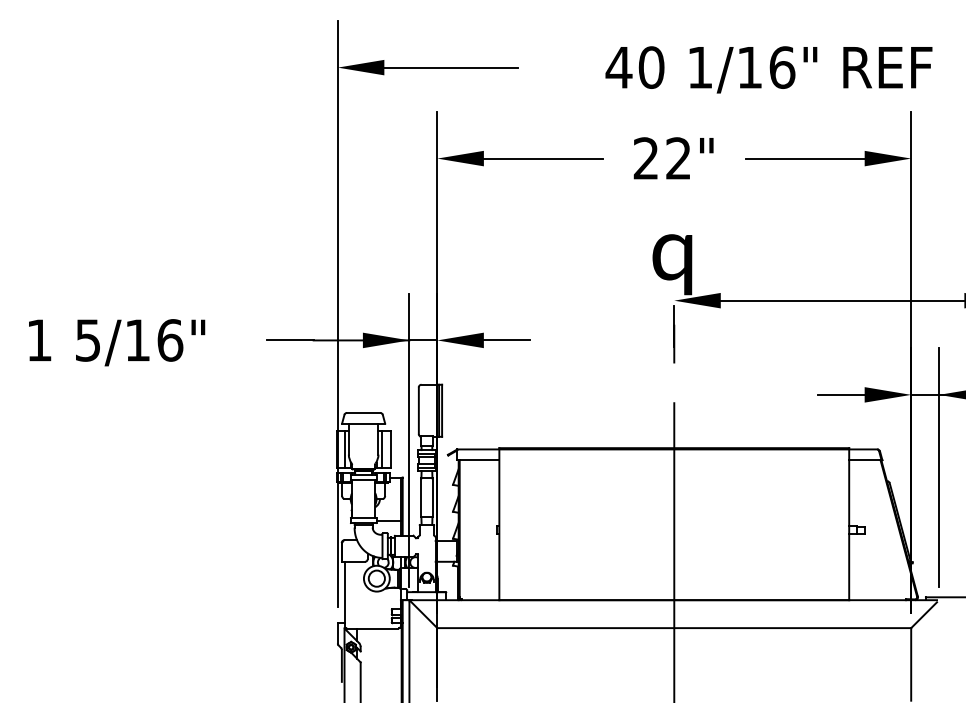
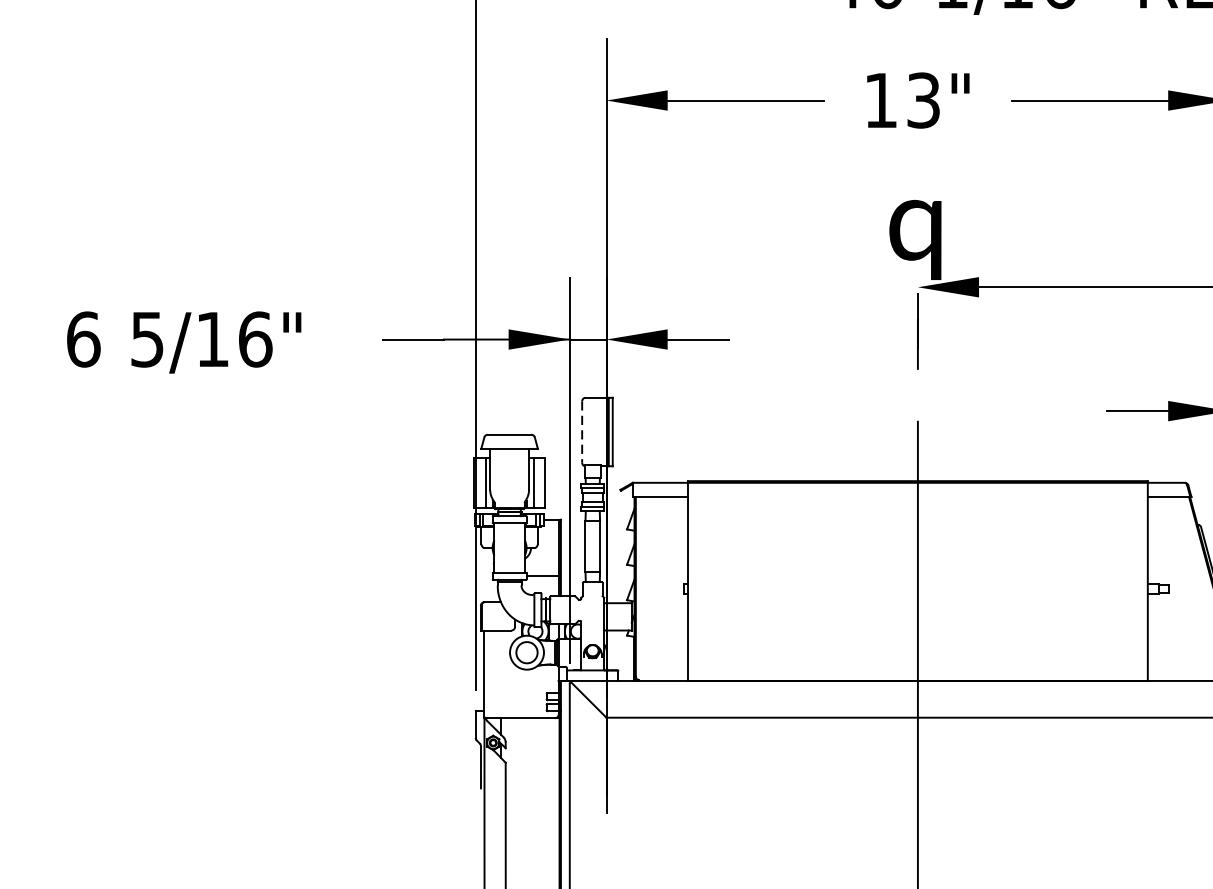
text: (661, 158) -> (901, 100), 22" -> 13"
text: (39, 340) -> (83, 339), 1 -> 6
line: (418, 411) -> (581, 432), solid -> dashed

